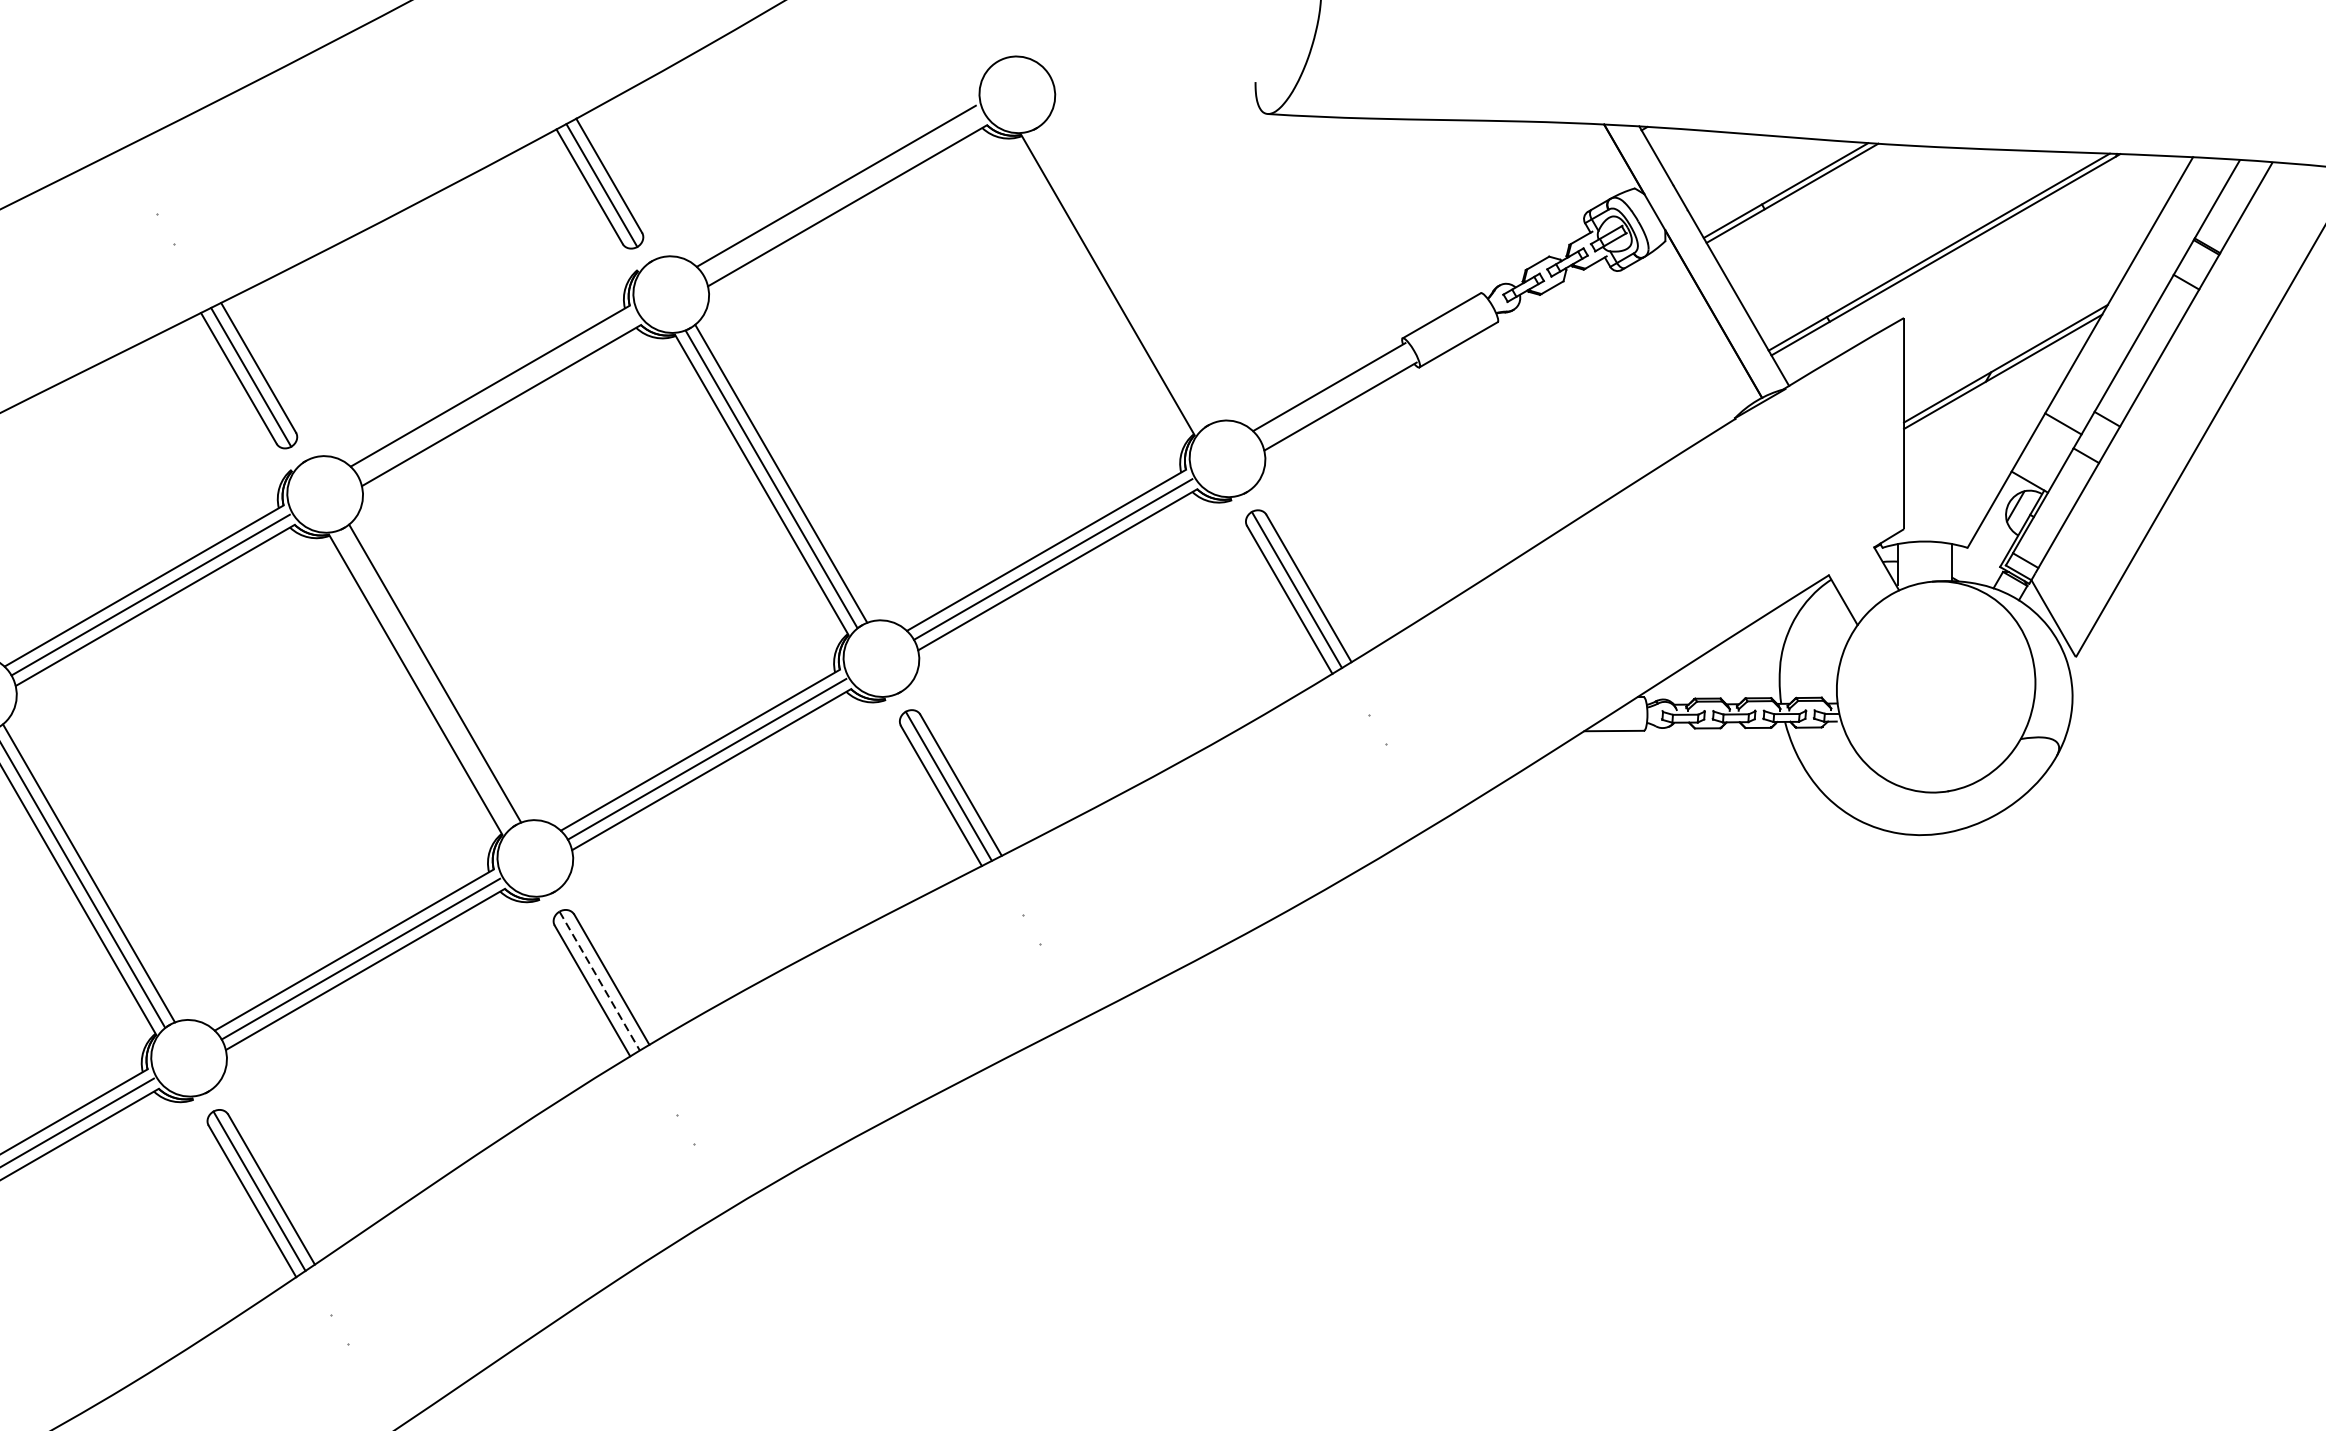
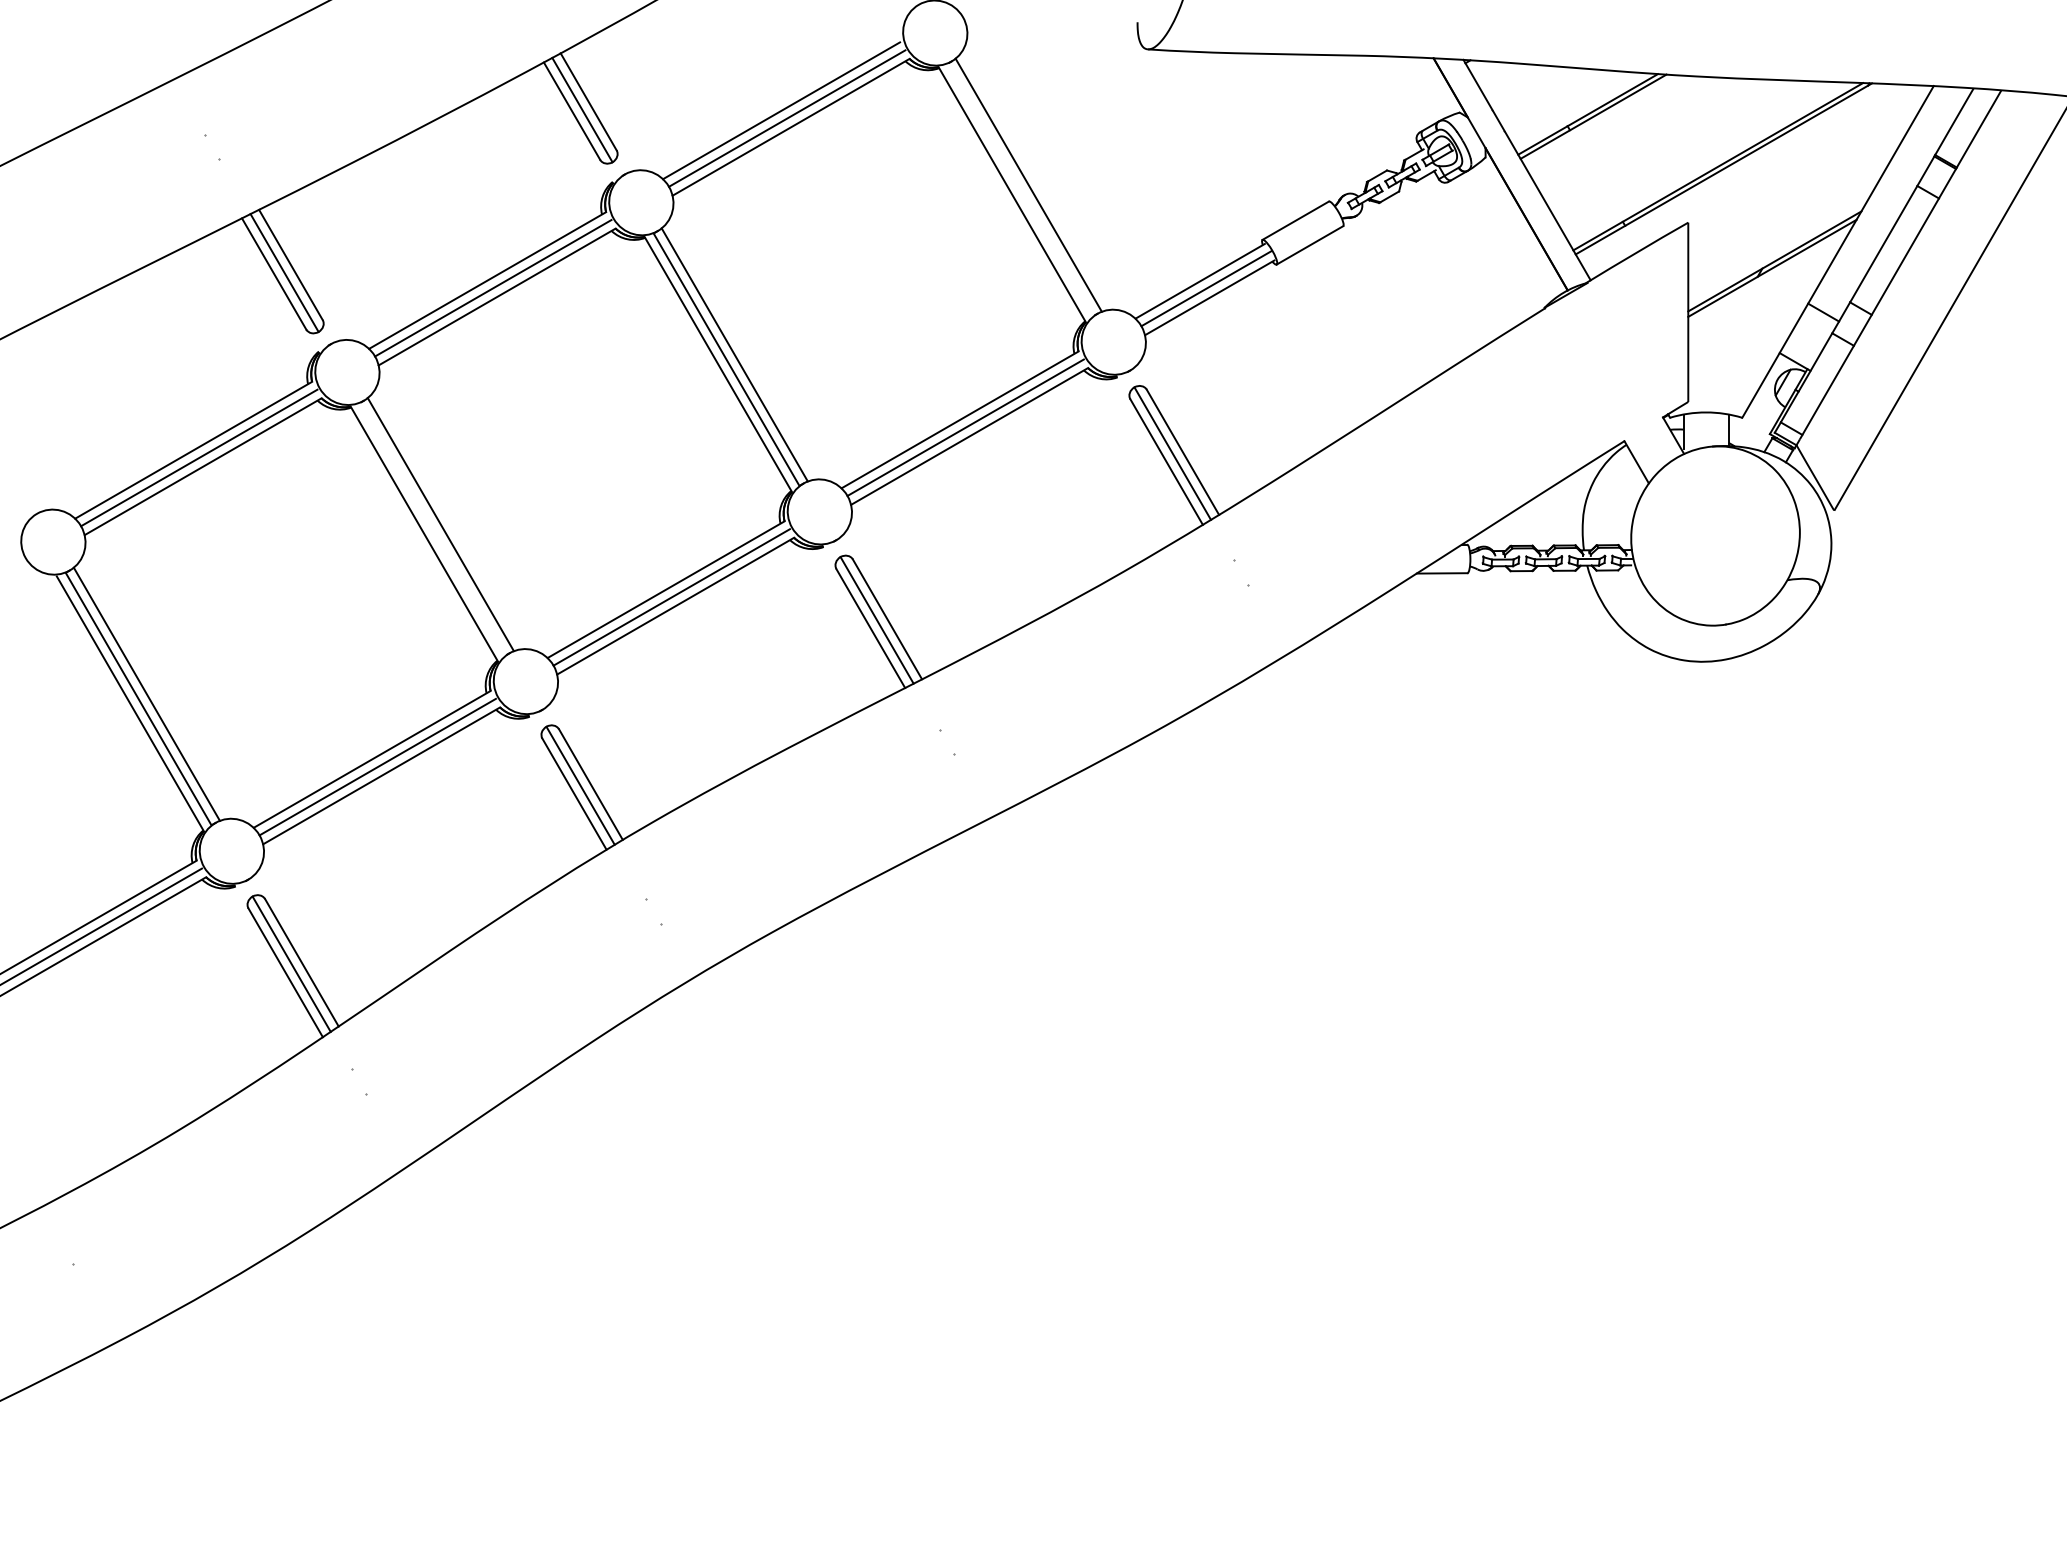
line: (842, 195) -> (786, 118), added
line: (1127, 273) -> (1028, 184), added
line: (497, 395) -> (493, 288), added
line: (1336, 395) -> (1206, 288), added
line: (599, 981) -> (580, 786), dashed -> solid

